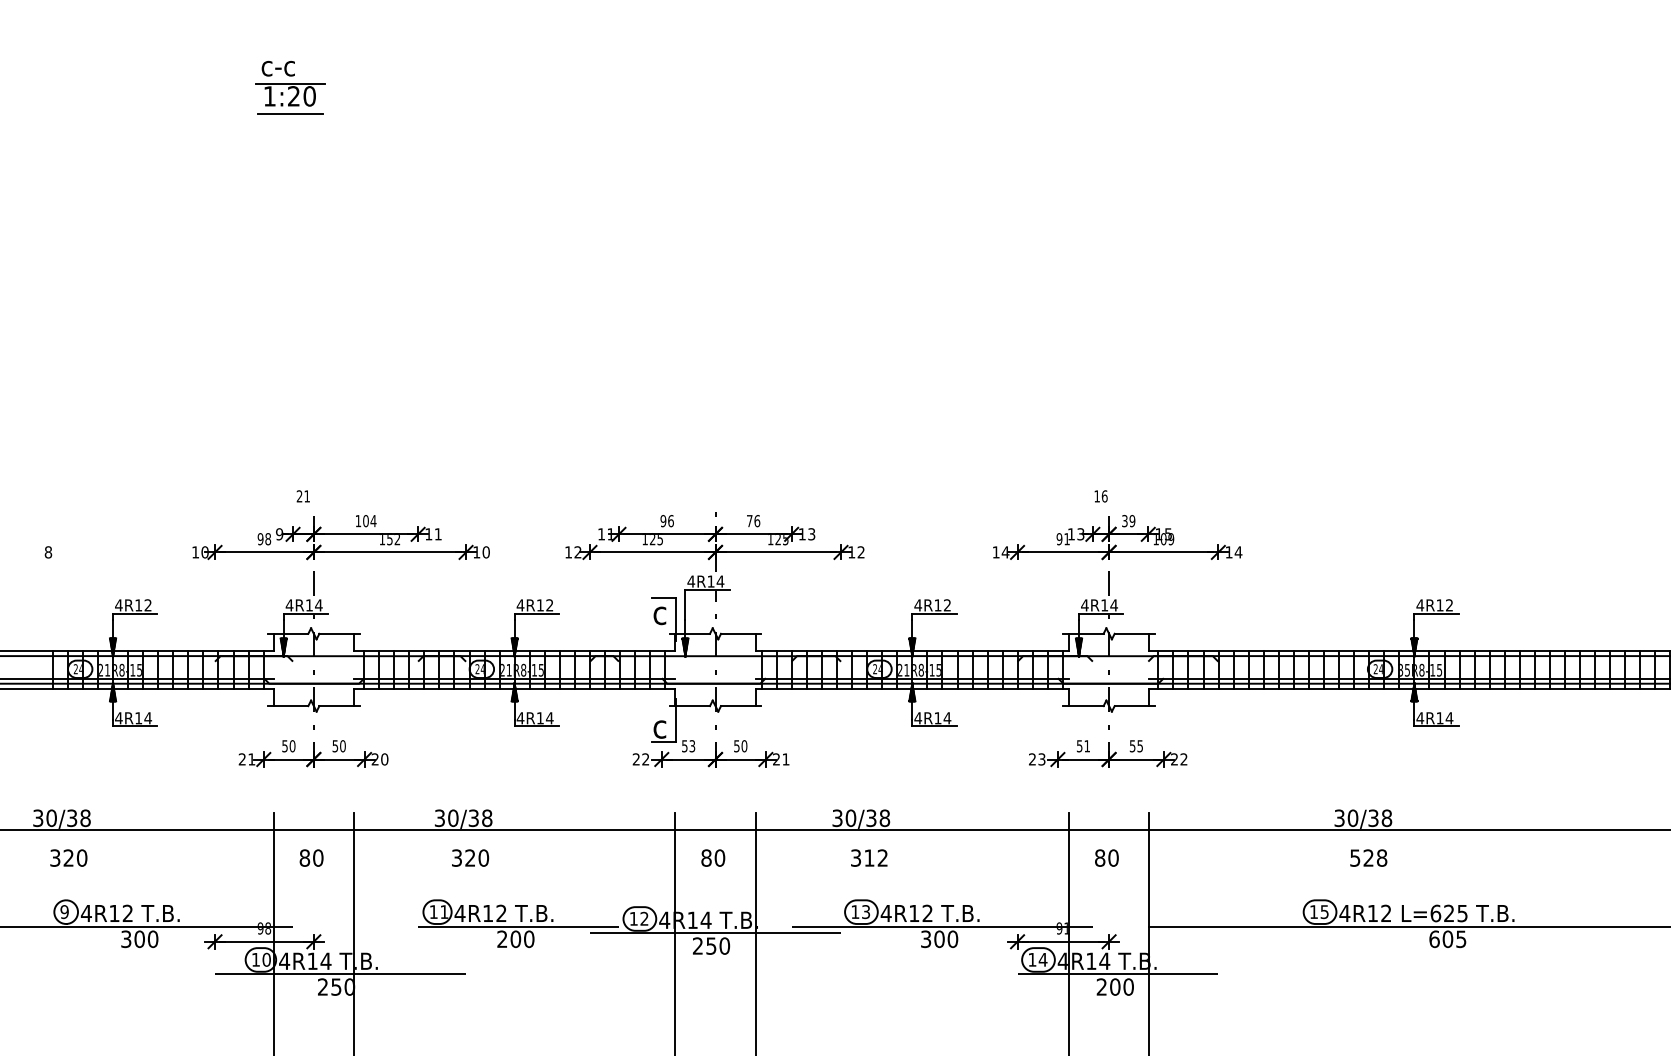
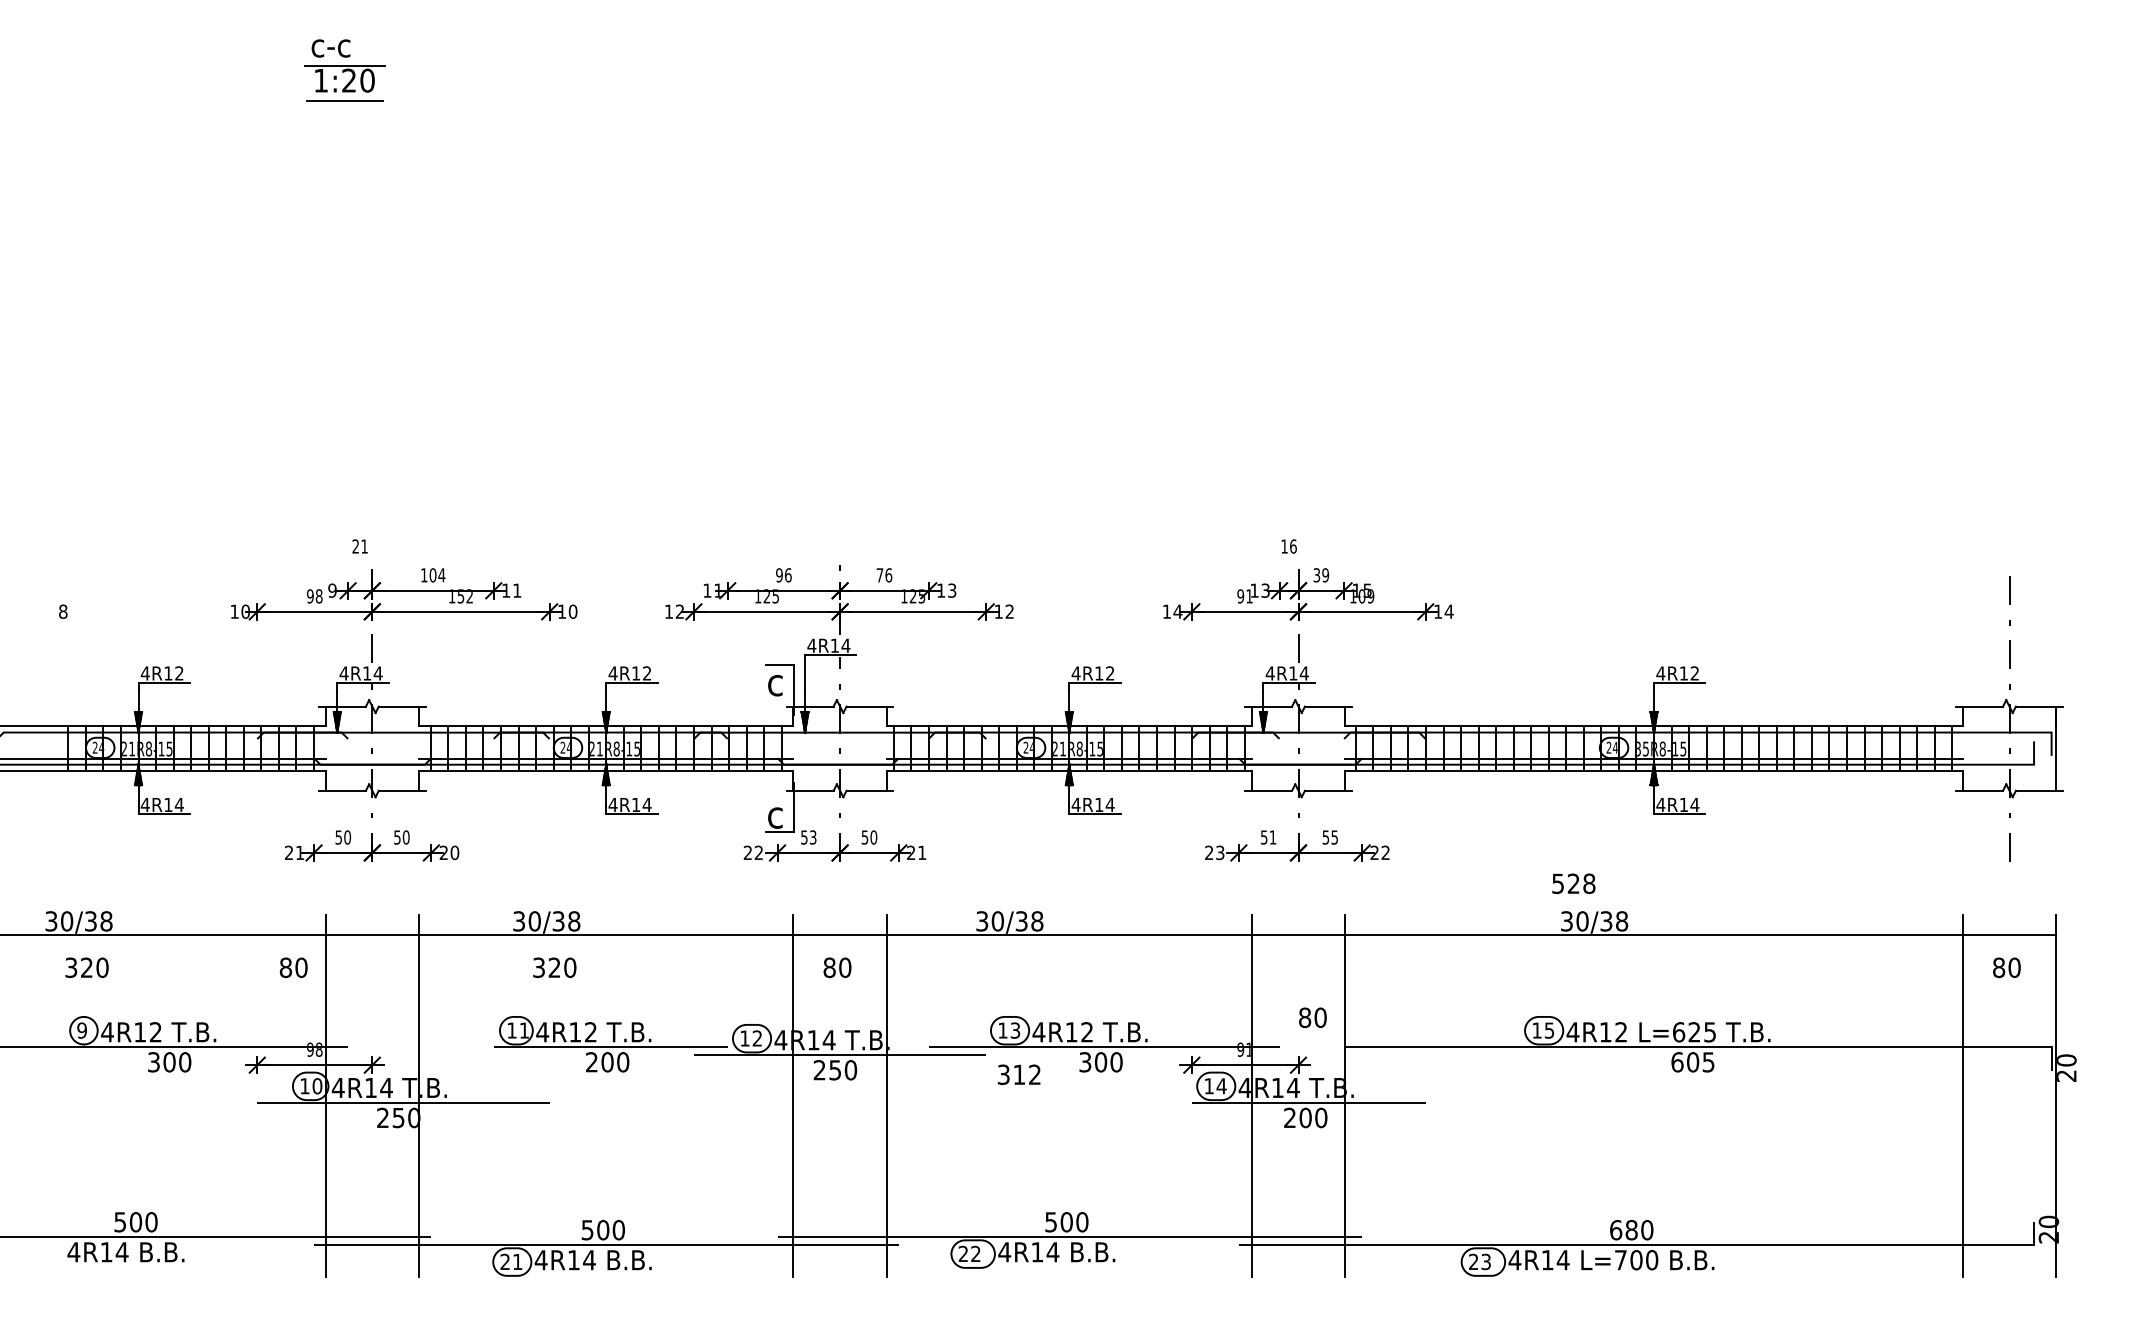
text: (311, 857) -> (293, 967), moved
text: (869, 857) -> (1019, 1074), moved
text: (1106, 857) -> (1312, 1017), moved
text: (1368, 857) -> (1573, 883), moved

